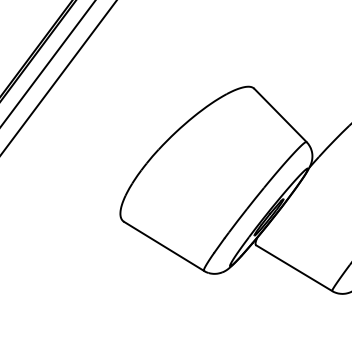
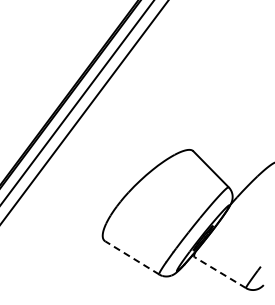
line: (164, 245) -> (132, 257), solid -> dashed
line: (294, 267) -> (220, 272), solid -> dashed

